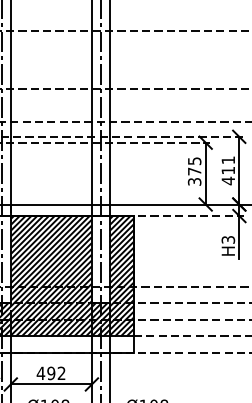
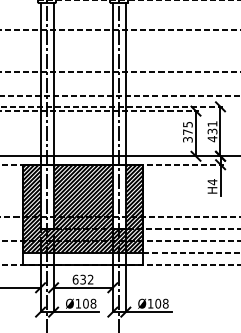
text: (228, 170) -> (212, 131), 411 -> 431
text: (228, 240) -> (212, 182), H3 -> H4
text: (46, 373) -> (79, 279), 492 -> 632

